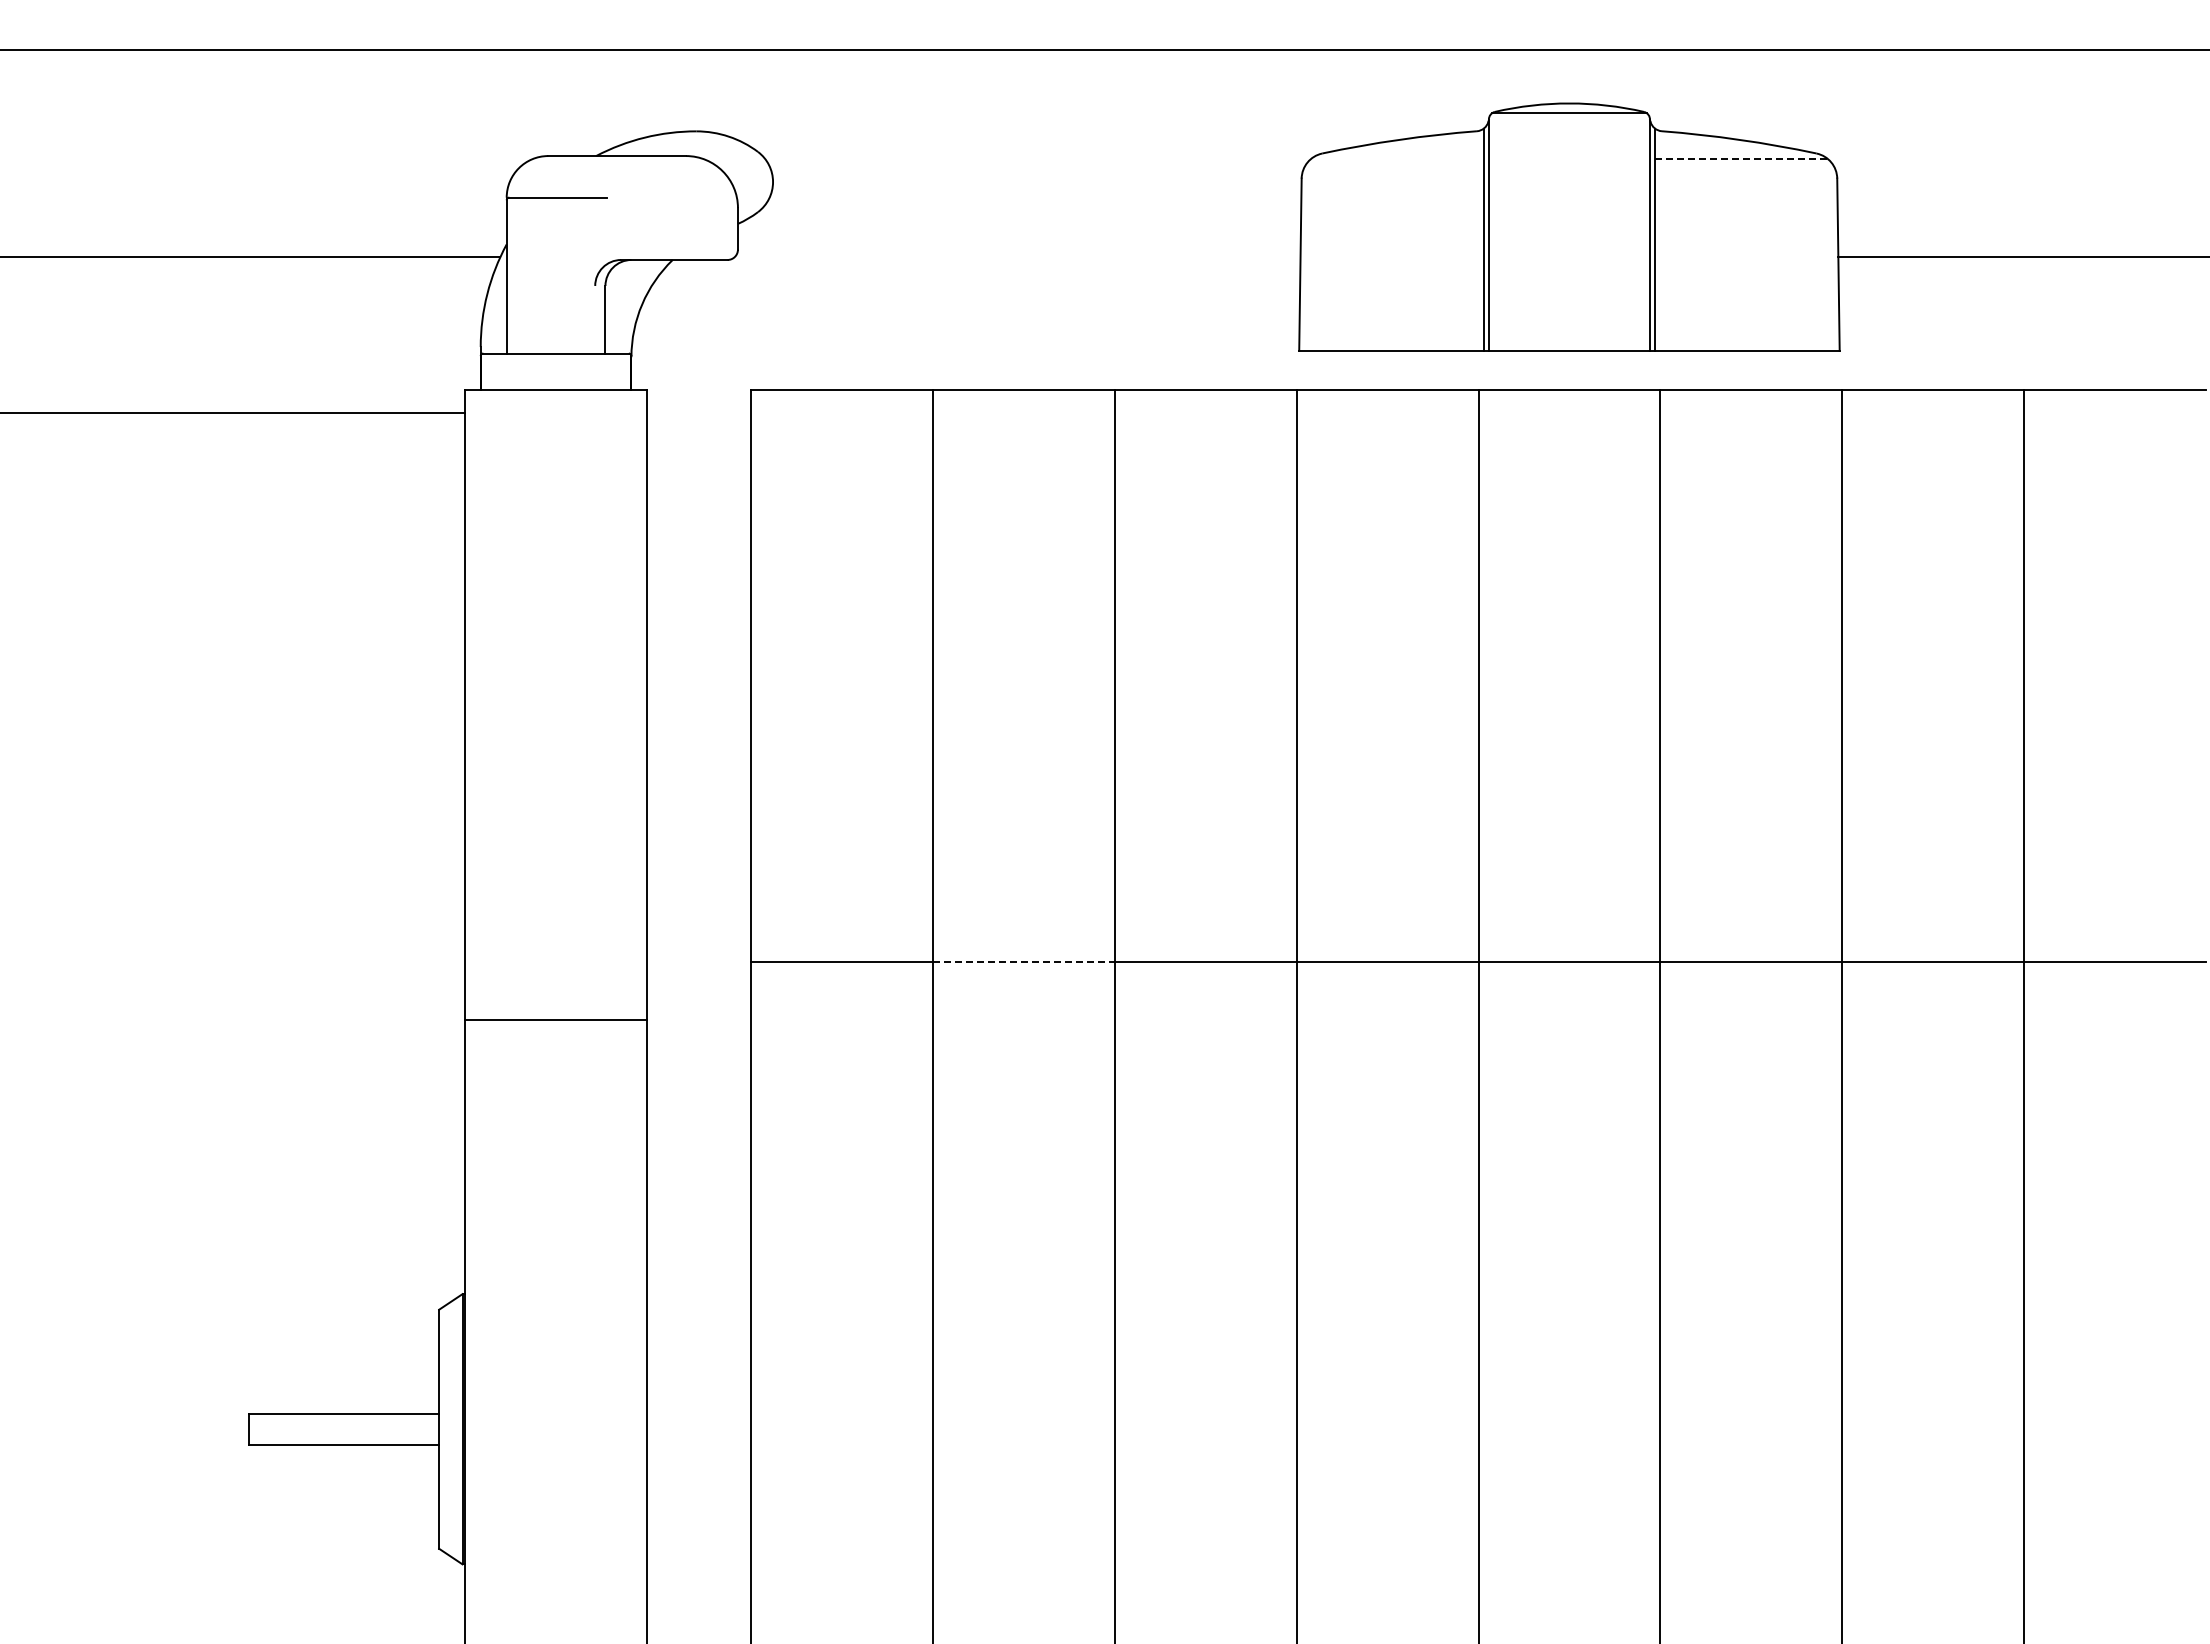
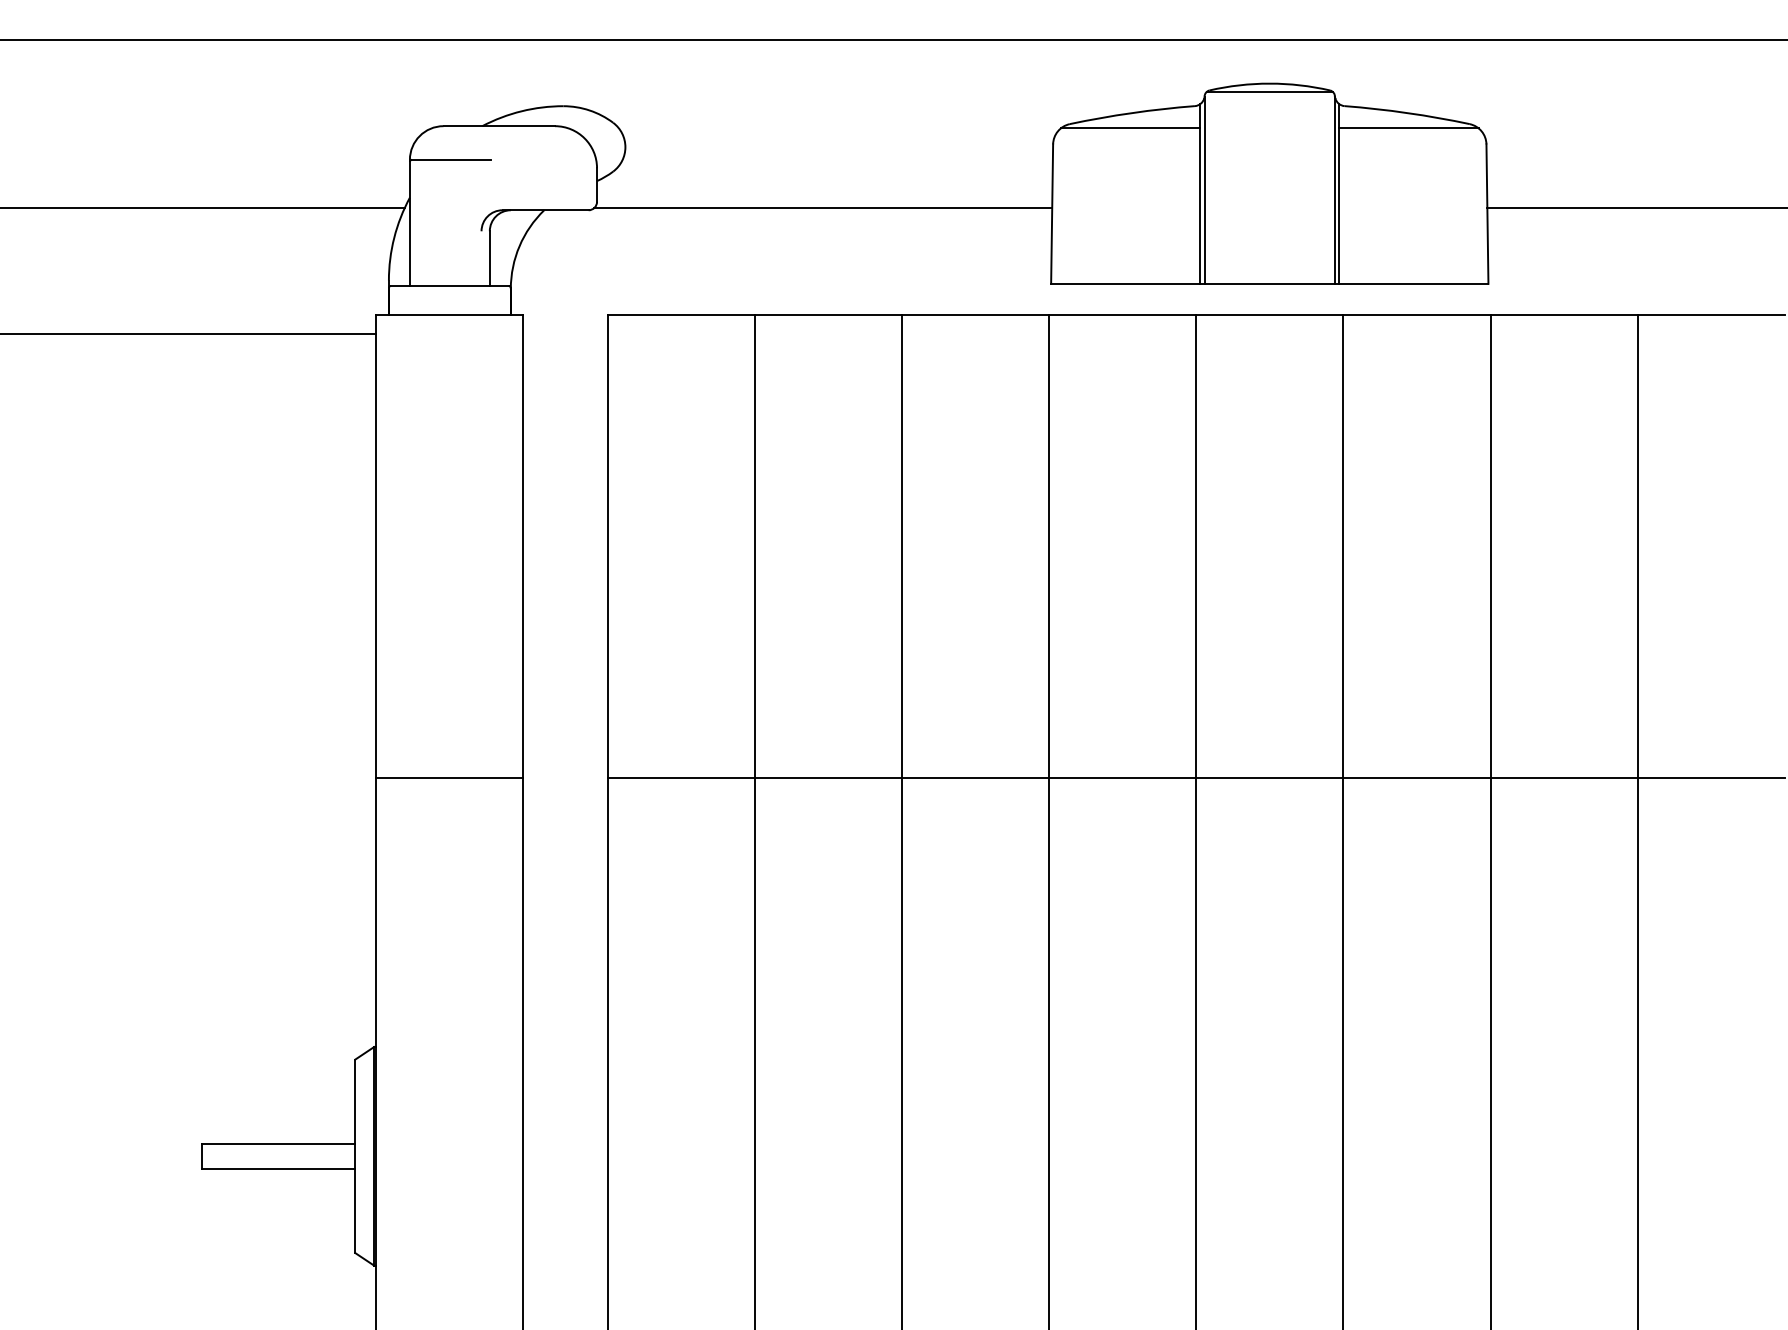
line: (1397, 158) -> (1130, 128), added
line: (1740, 158) -> (1408, 128), dashed -> solid
line: (1017, 257) -> (823, 208), added
line: (1023, 961) -> (828, 777), dashed -> solid
line: (556, 1019) -> (450, 777), moved

